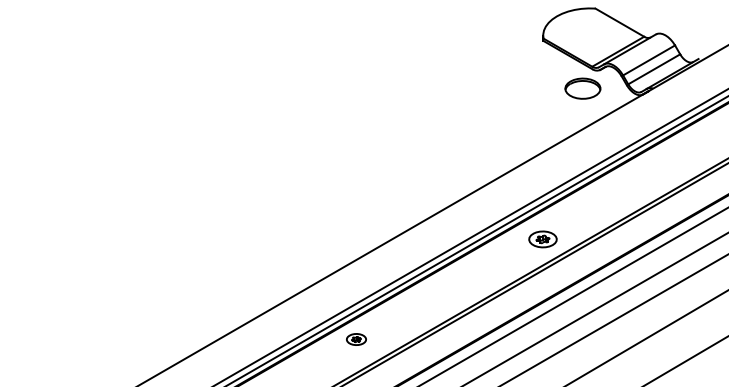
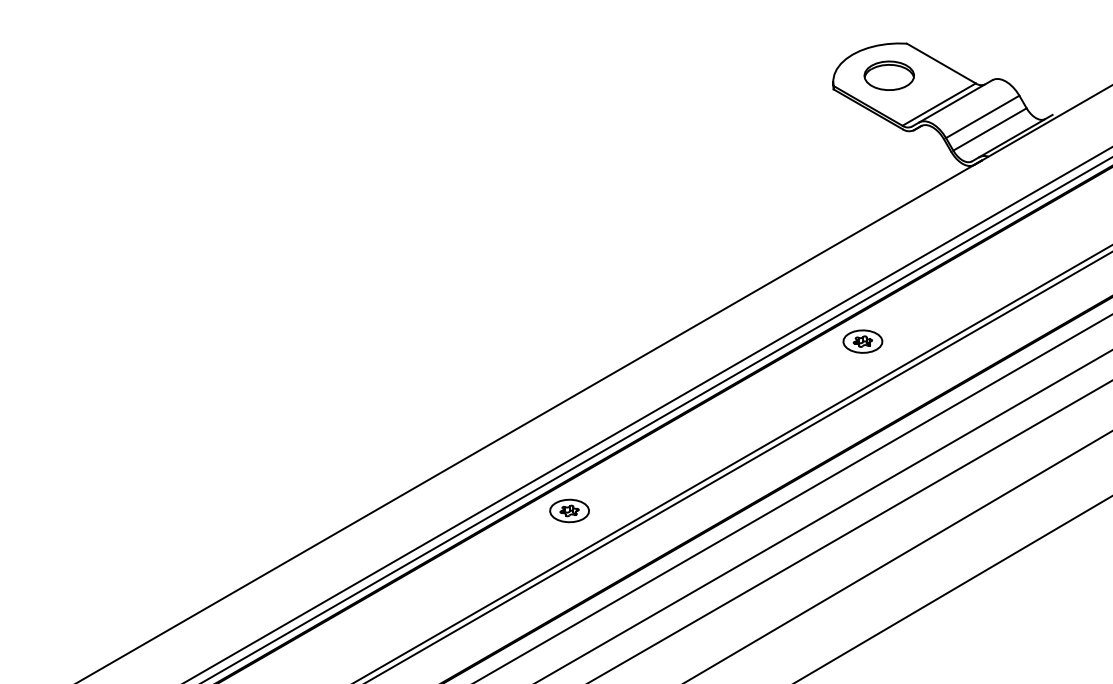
part: (582, 88) -> (888, 75), moved
part: (542, 239) -> (862, 341), moved
part: (356, 339) -> (569, 510), size x1.43

